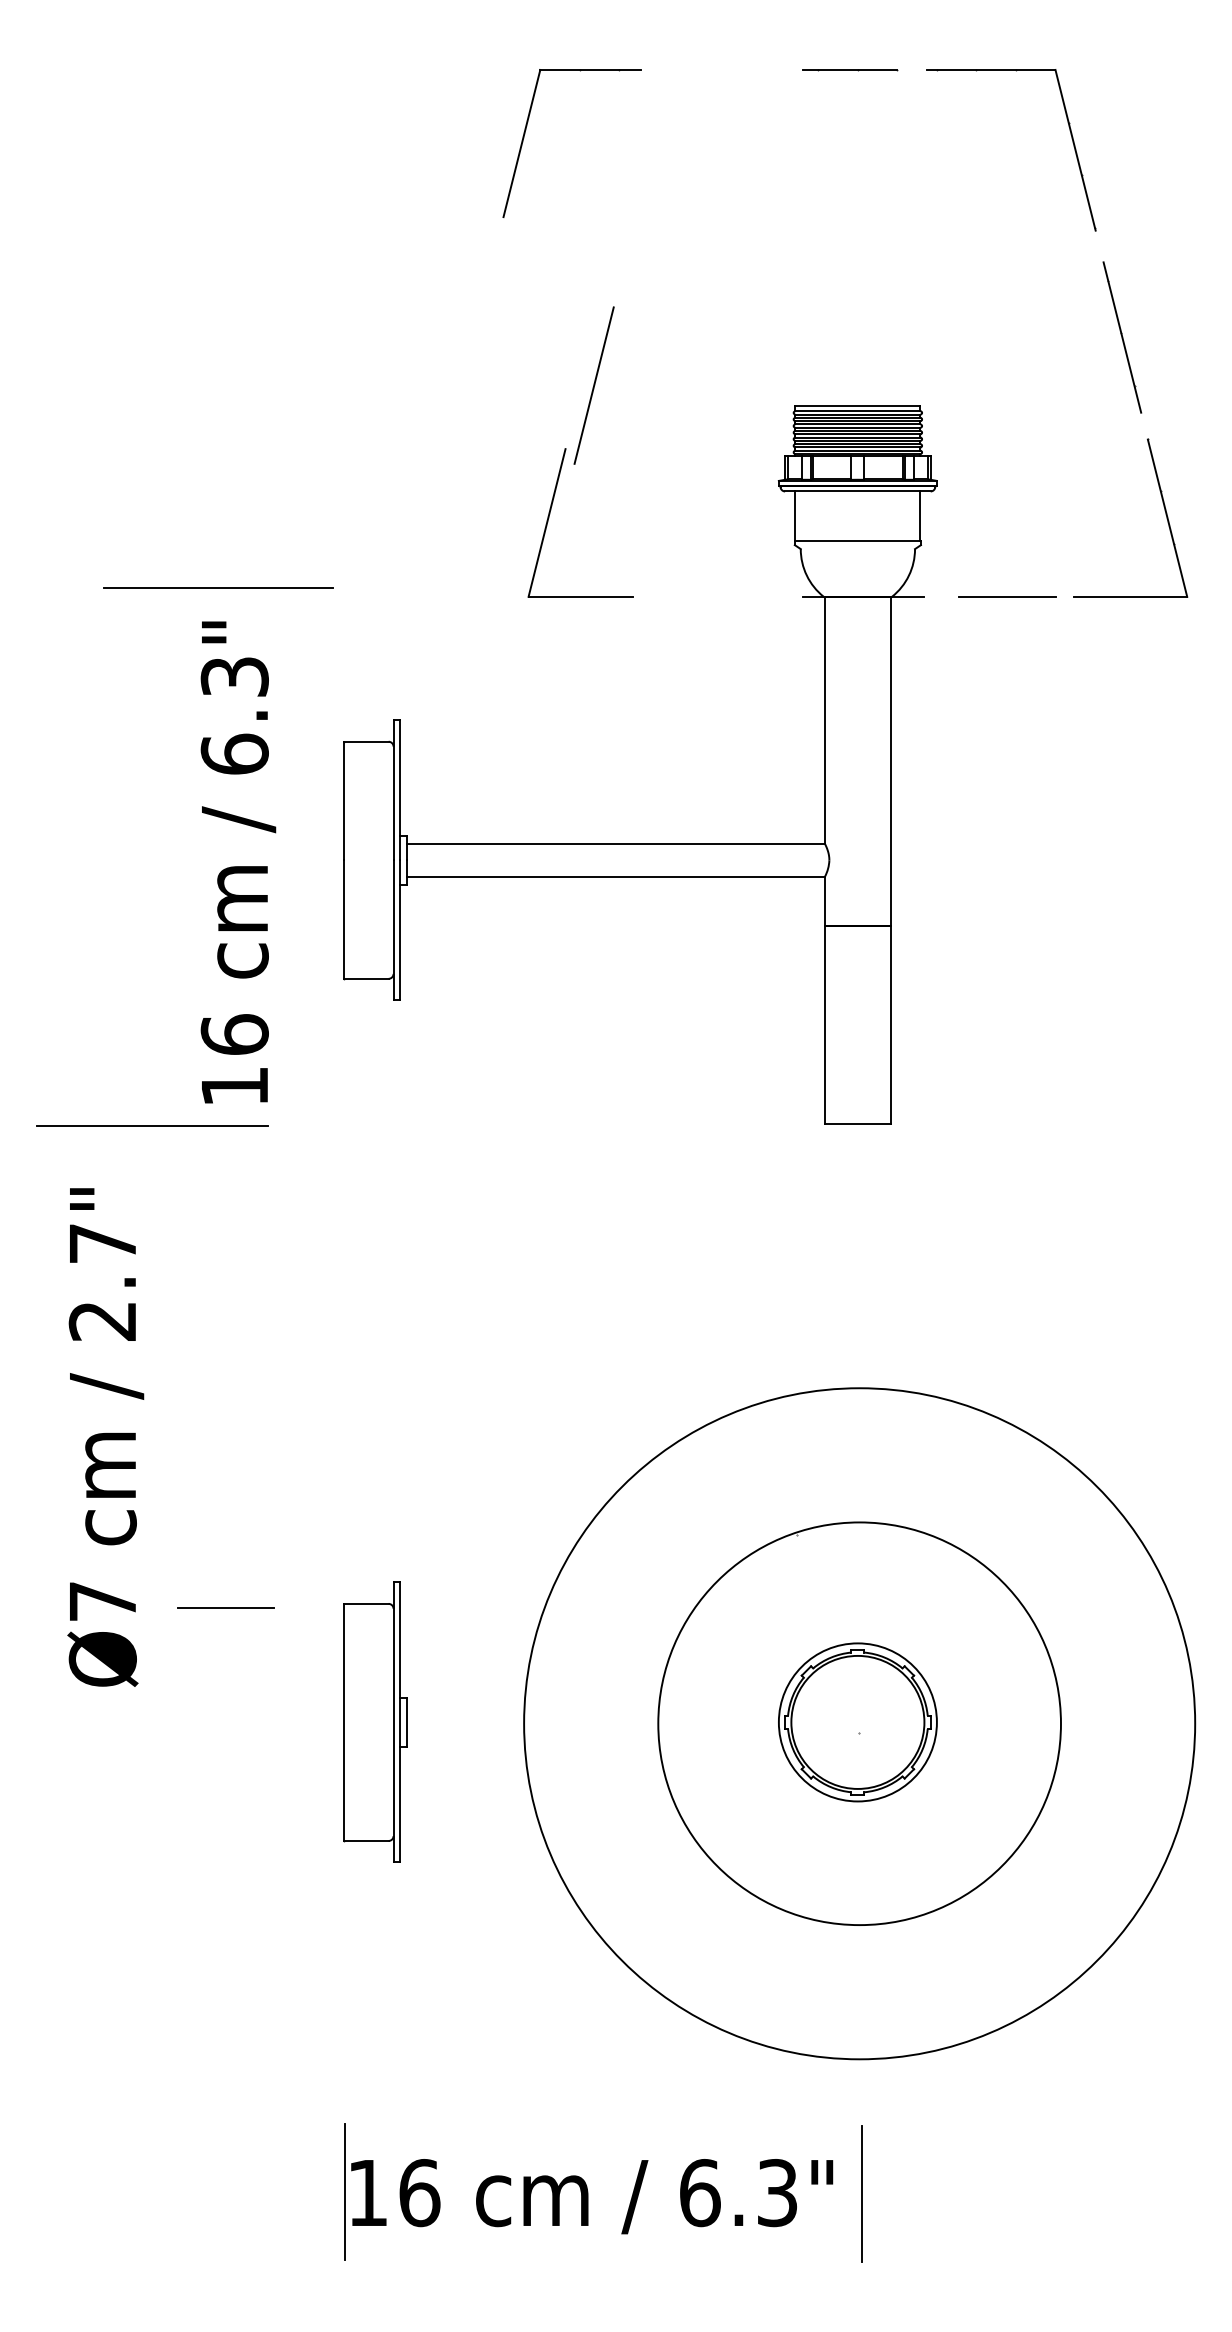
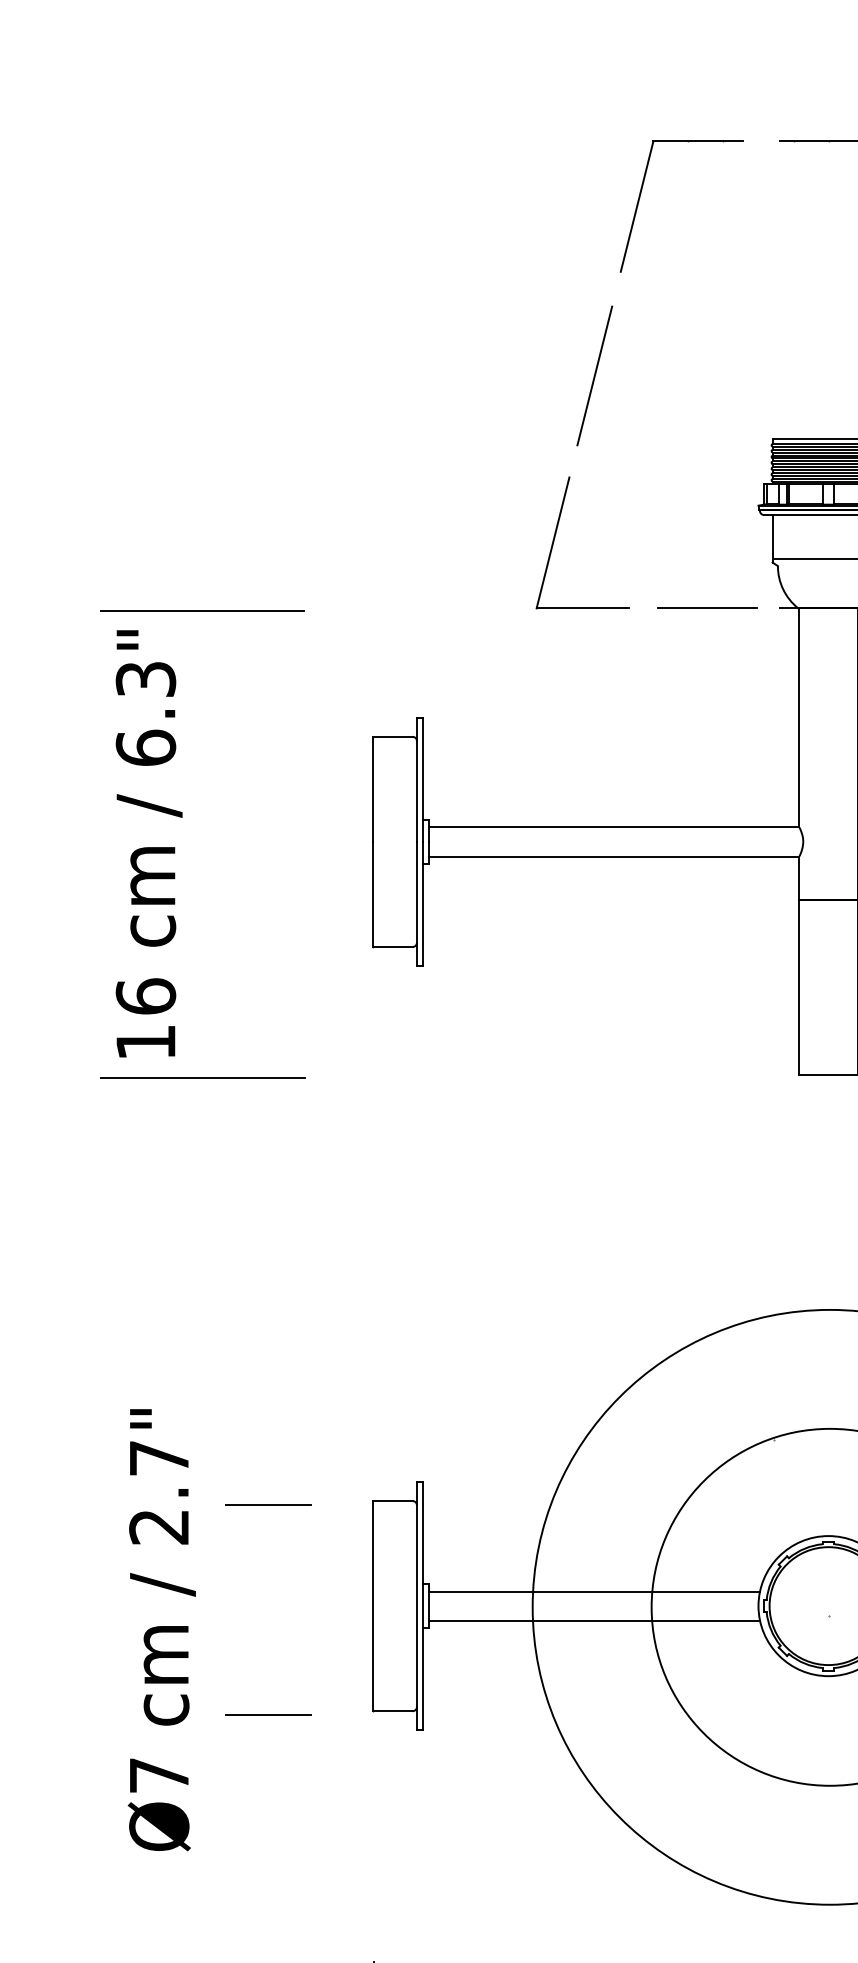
part: (526, 130) -> (641, 195), moved
line: (593, 385) -> (594, 375), moved
line: (218, 587) -> (202, 610), moved
line: (721, 596) -> (707, 608), added
text: (238, 862) -> (149, 843), moved
text: (105, 1437) -> (161, 1630), moved
line: (593, 1705) -> (594, 1591), added
line: (593, 1738) -> (594, 1620), added
line: (225, 1844) -> (267, 1714), added

